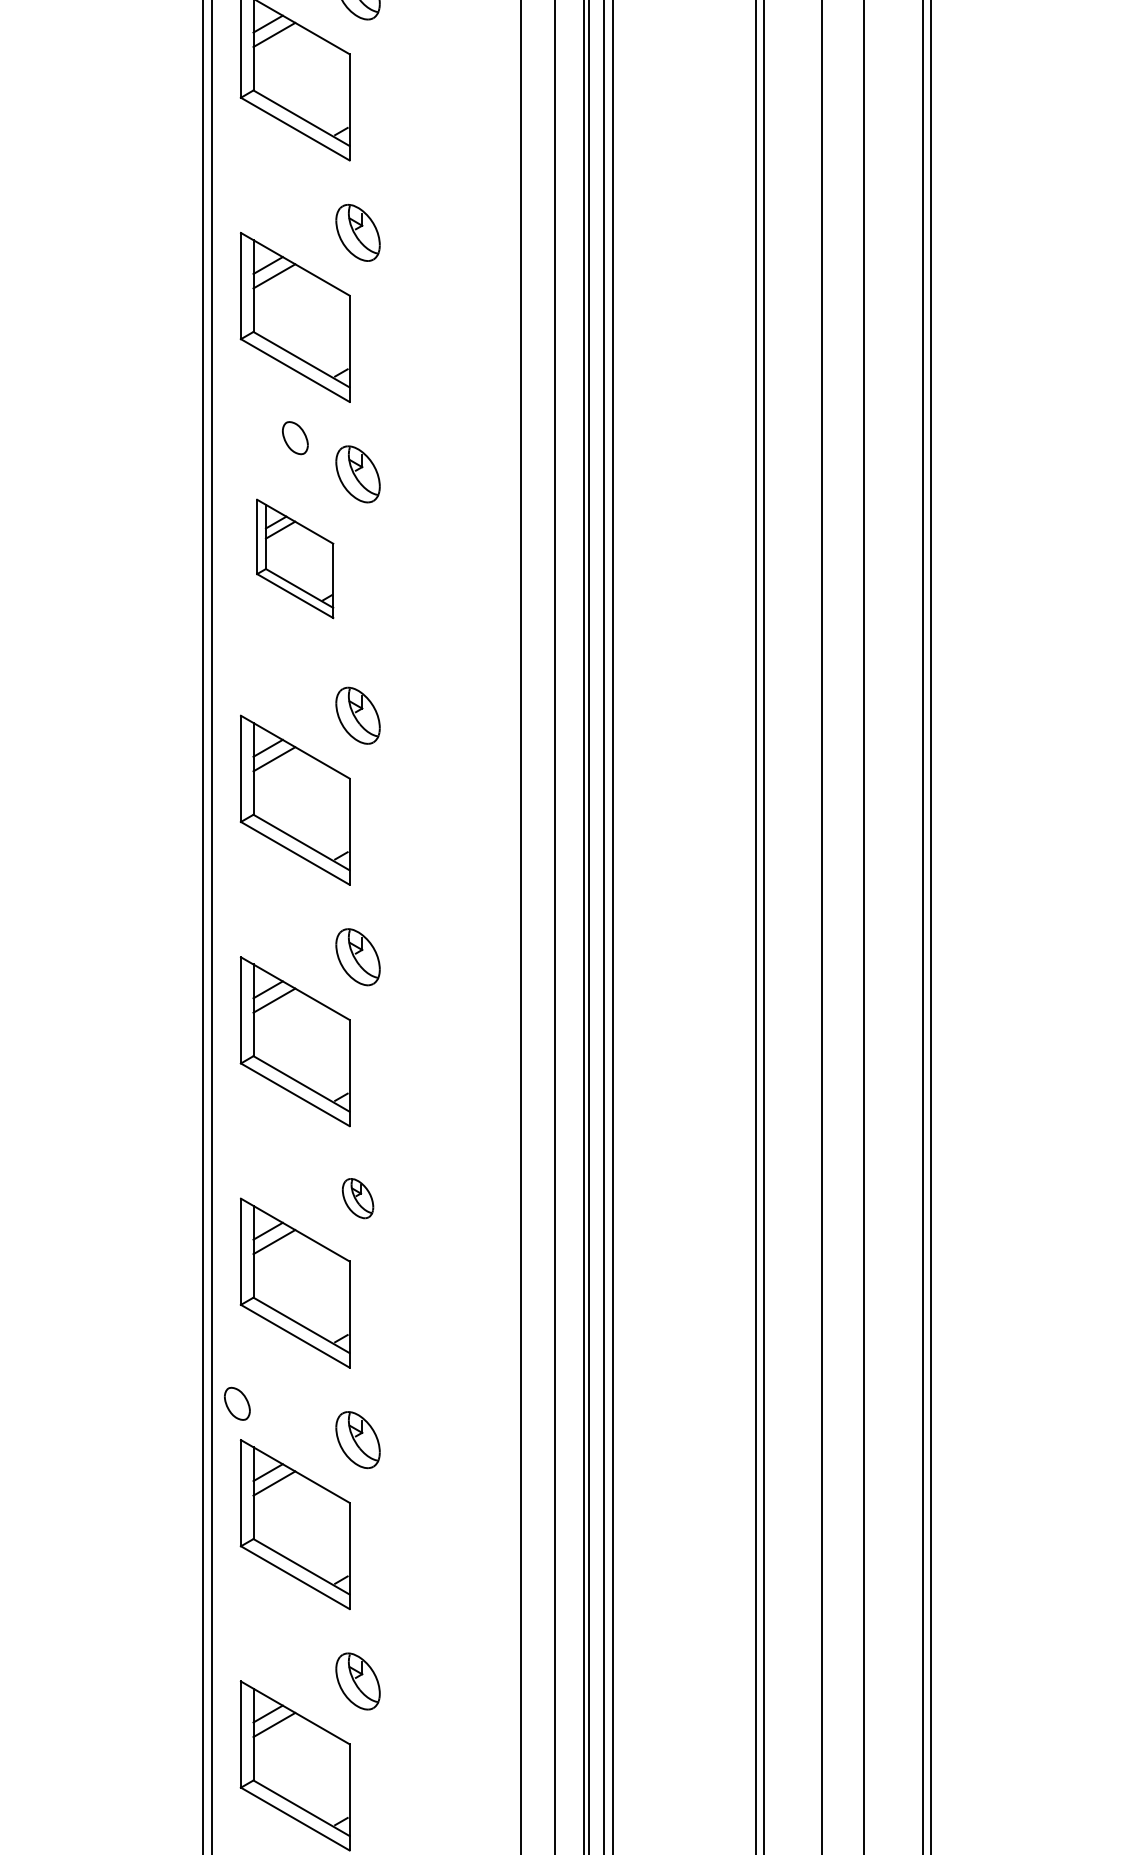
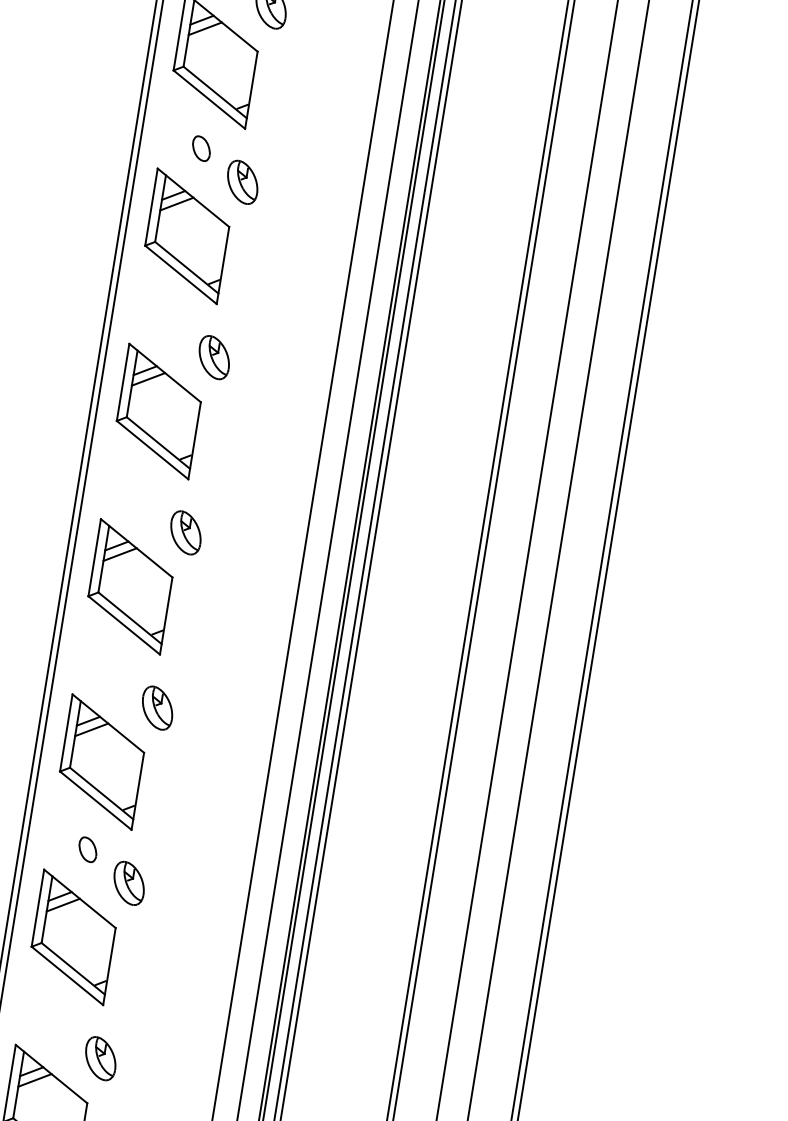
part: (294, 558) -> (186, 235), size x1.43
part: (357, 1198) -> (157, 707), size x1.43
part: (237, 1403) -> (88, 849), moved

